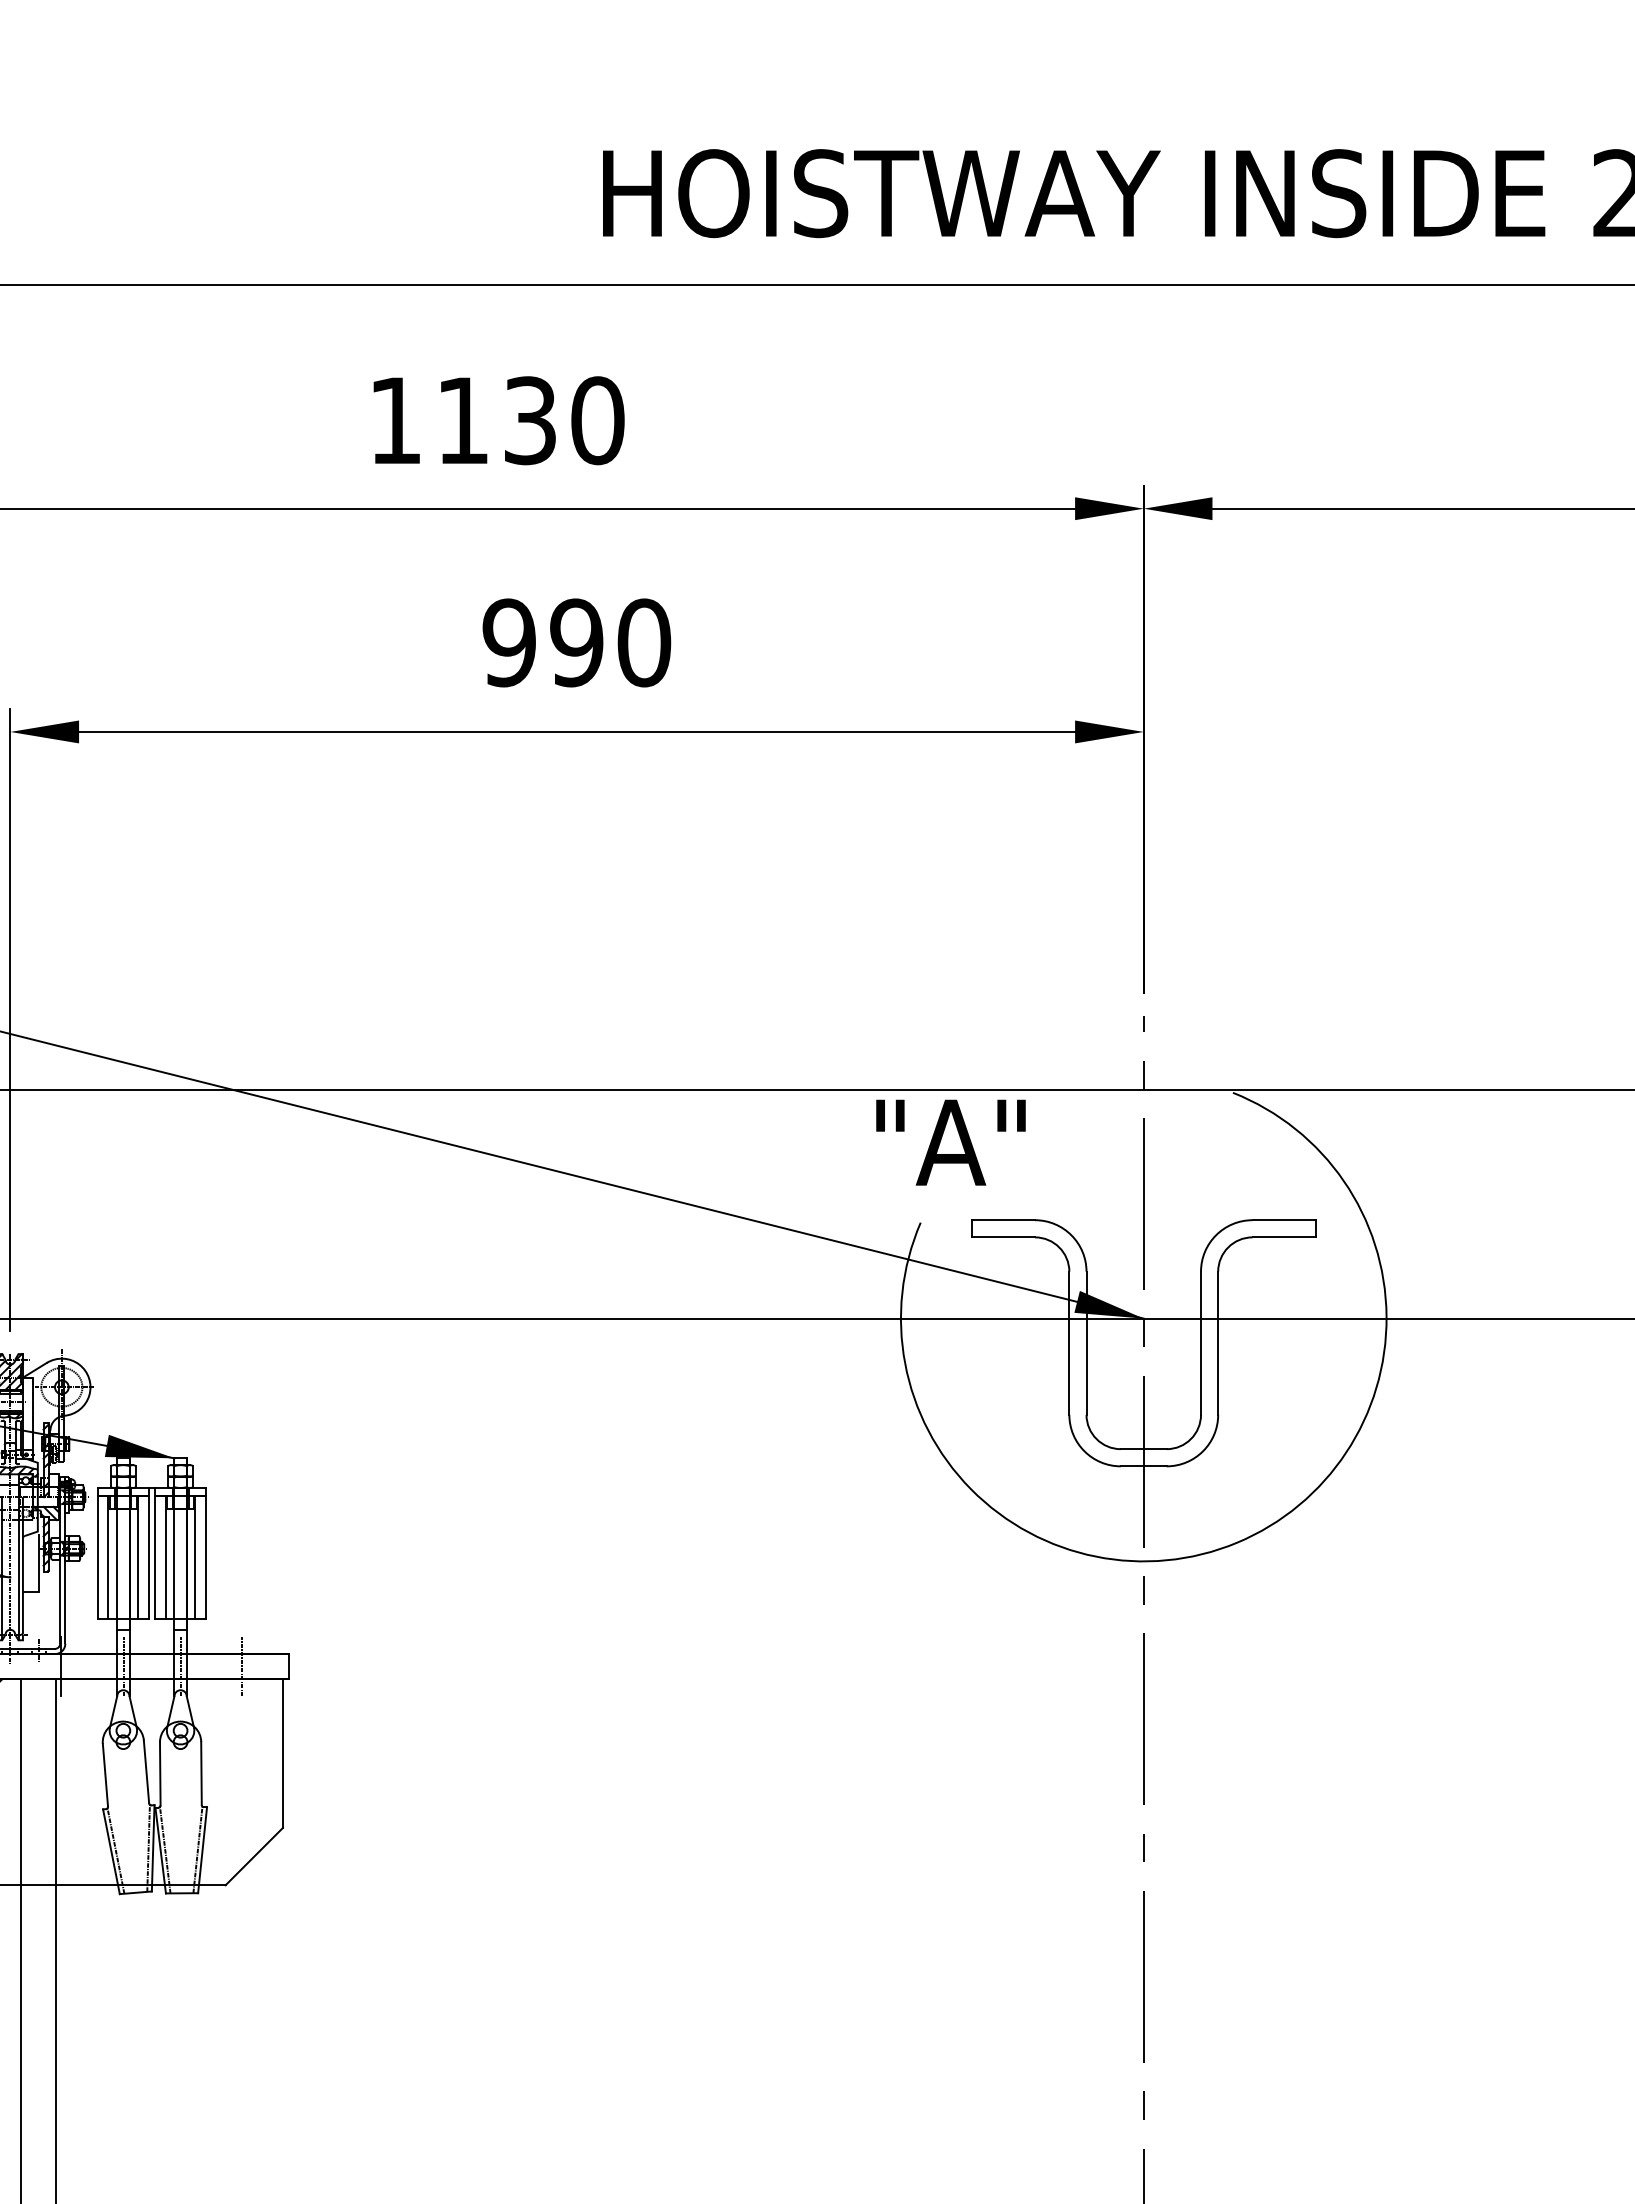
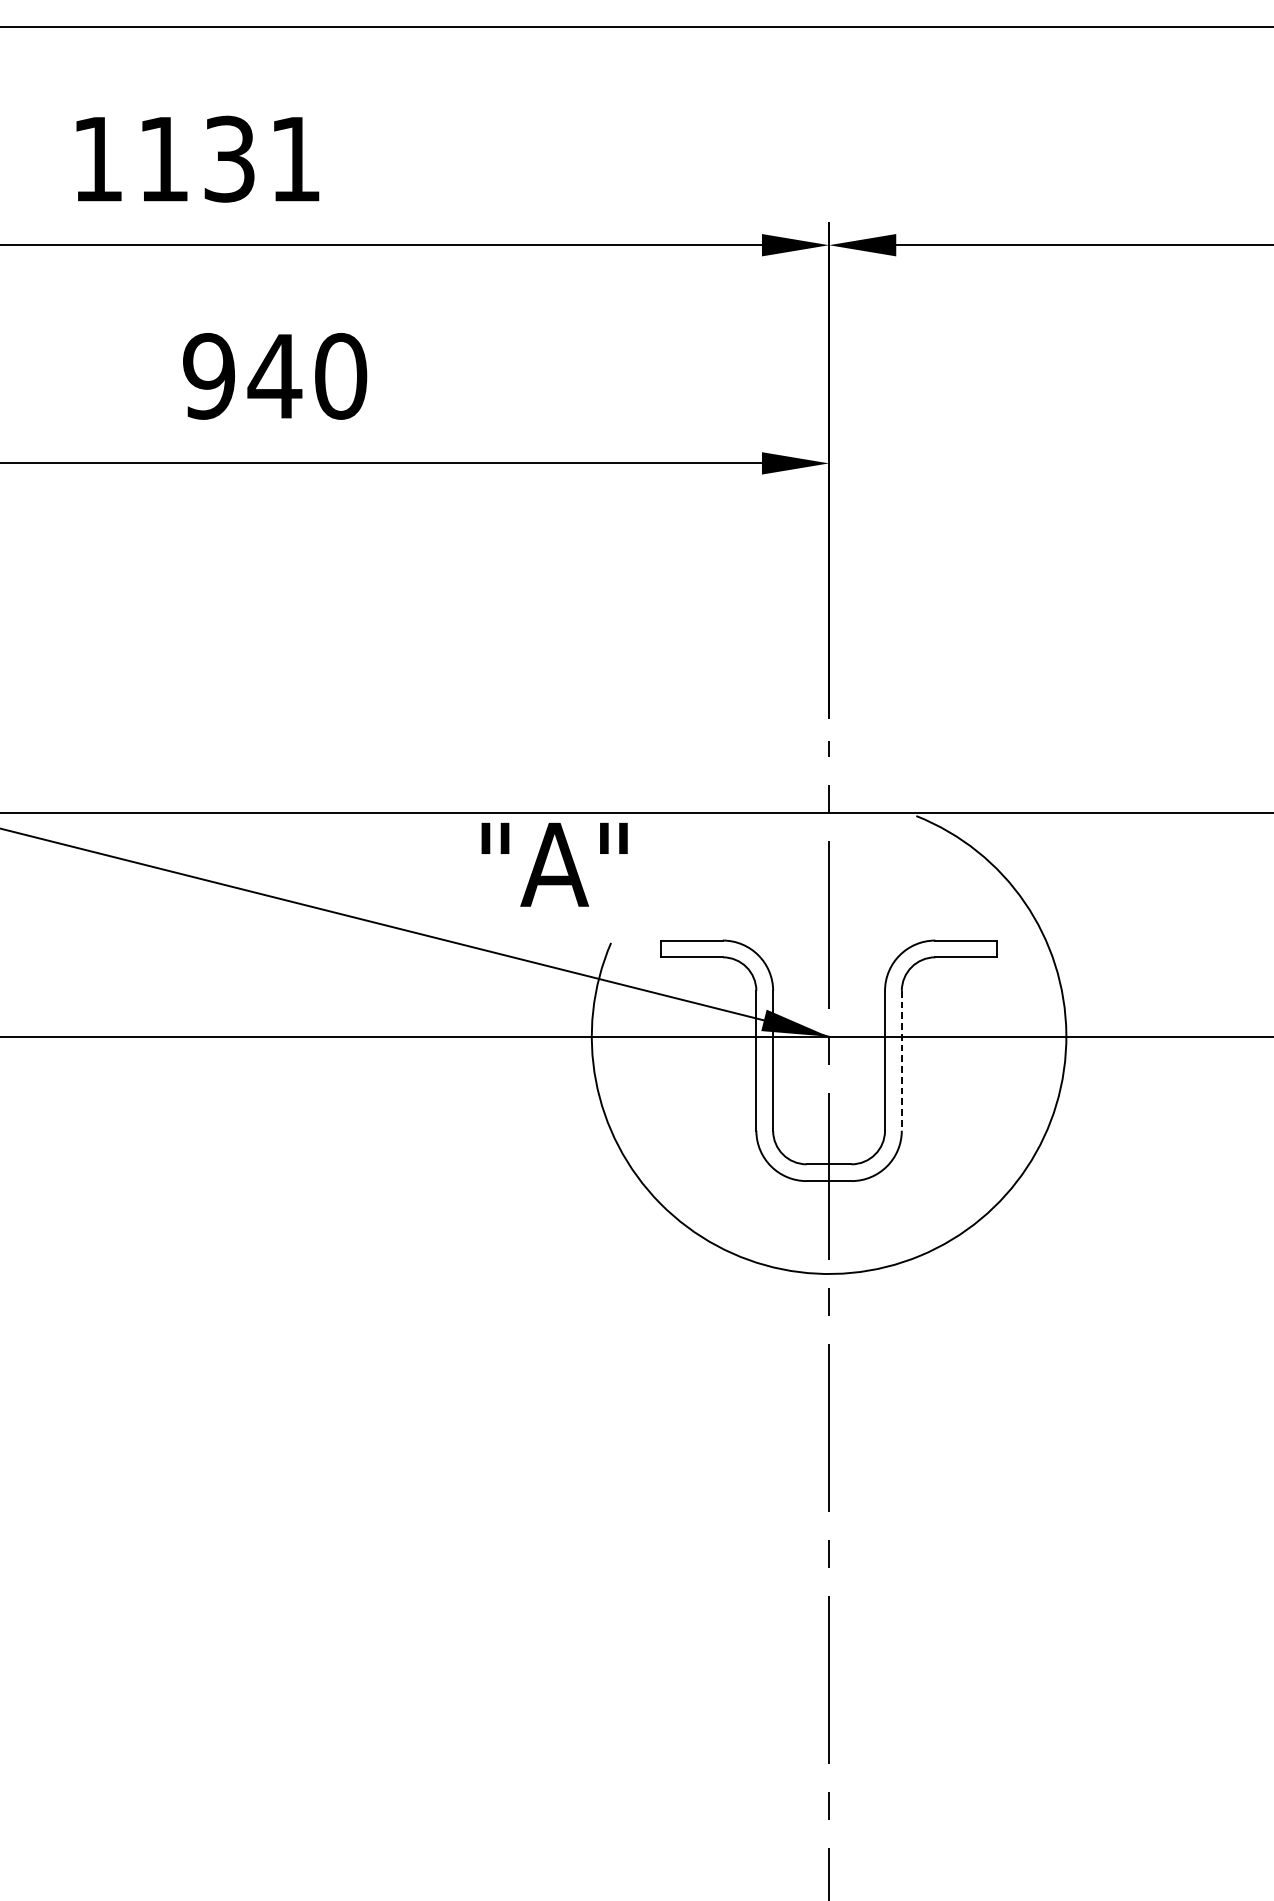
text: (597, 420) -> (295, 159), 1130 -> 1131
text: (576, 642) -> (274, 375), 990 -> 940
text: (950, 1142) -> (554, 864), moved
line: (1218, 1343) -> (902, 1061), solid -> dashed

